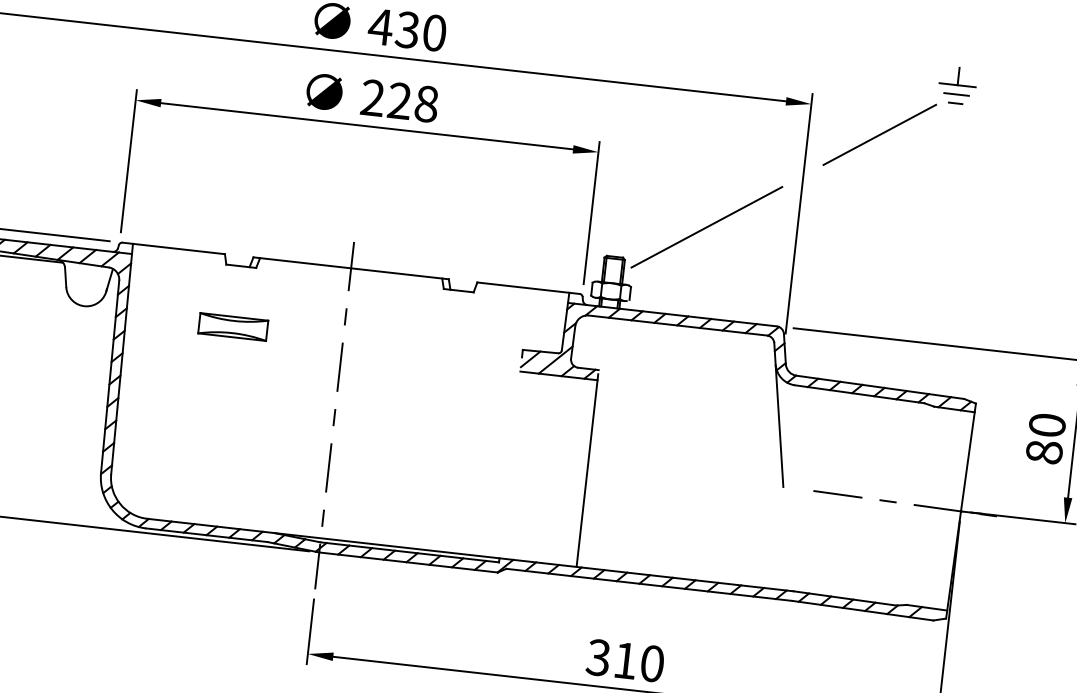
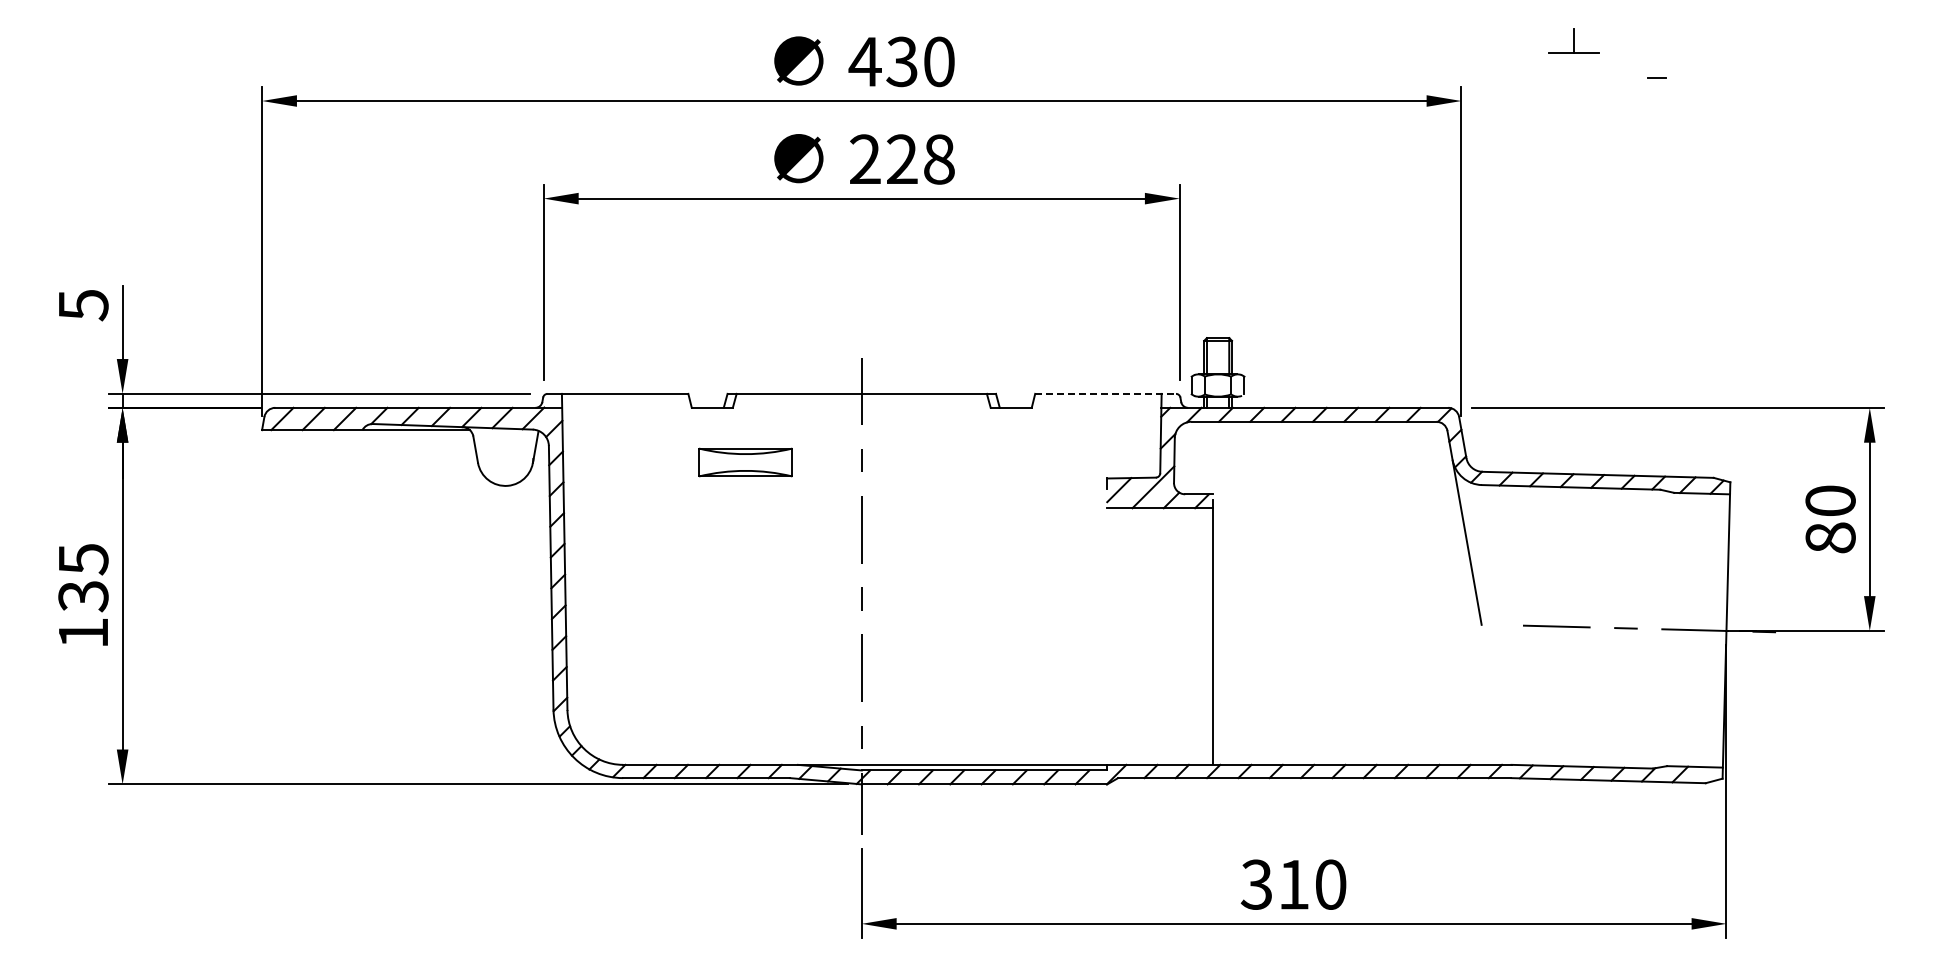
part: (958, 76) -> (1573, 40), moved
line: (956, 94) -> (1656, 65), removed
line: (879, 135) -> (1558, 132), removed
line: (707, 226) -> (1338, 283), removed
line: (529, 288) -> (1106, 393), solid -> dashed
part: (233, 327) -> (745, 462), moved

